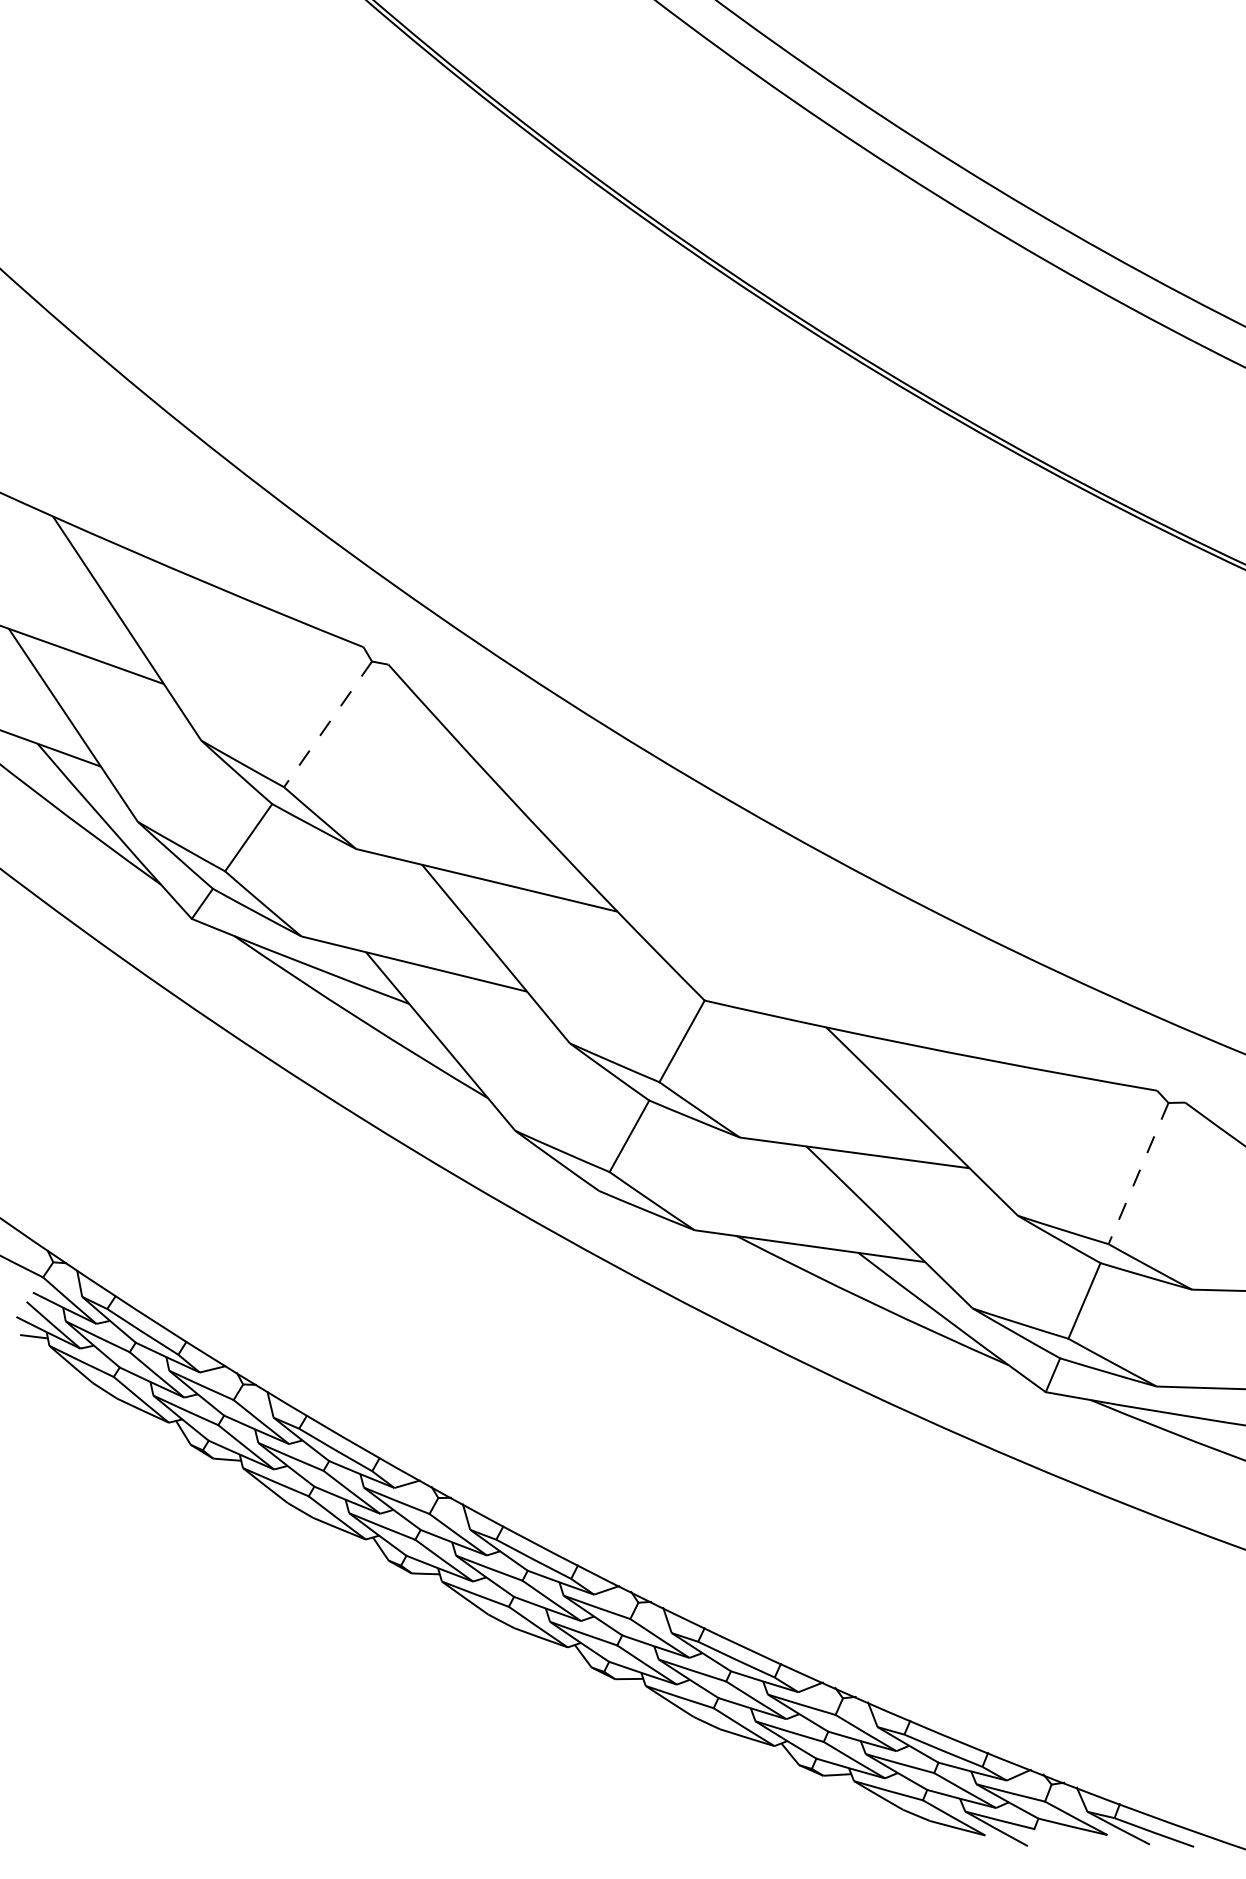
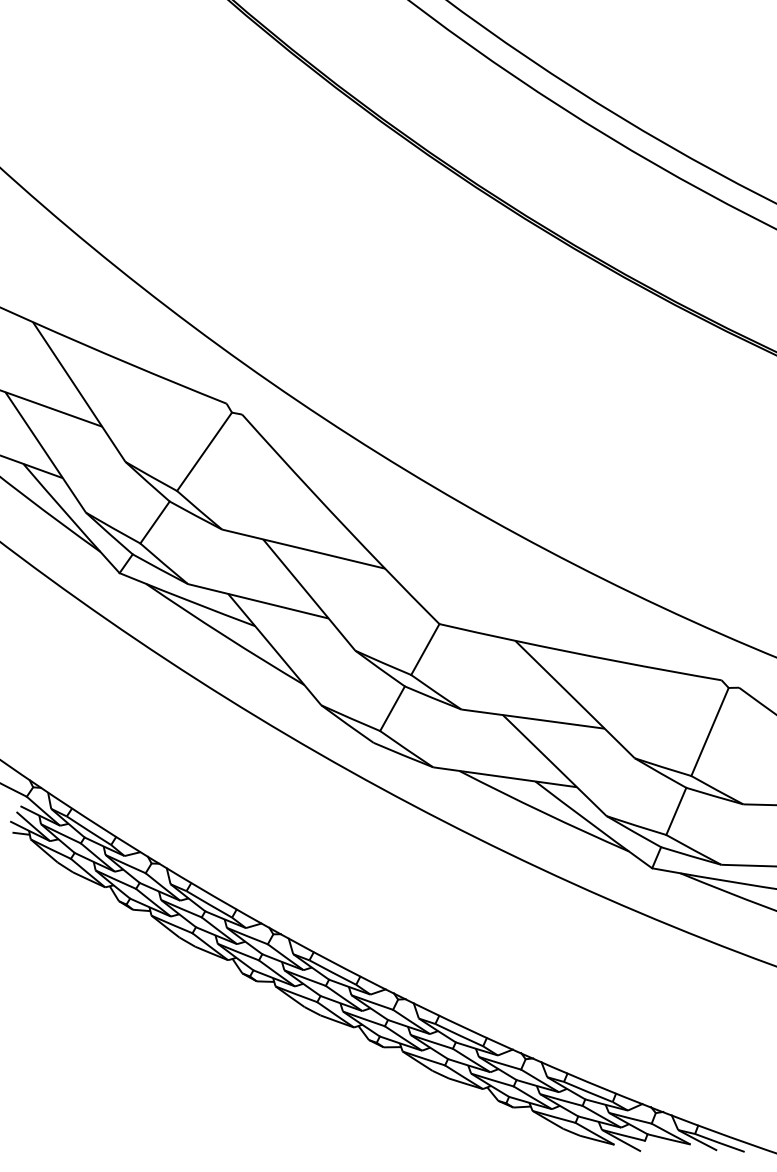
line: (327, 723) -> (204, 451), dashed -> solid
line: (1139, 1172) -> (710, 731), dashed -> solid

